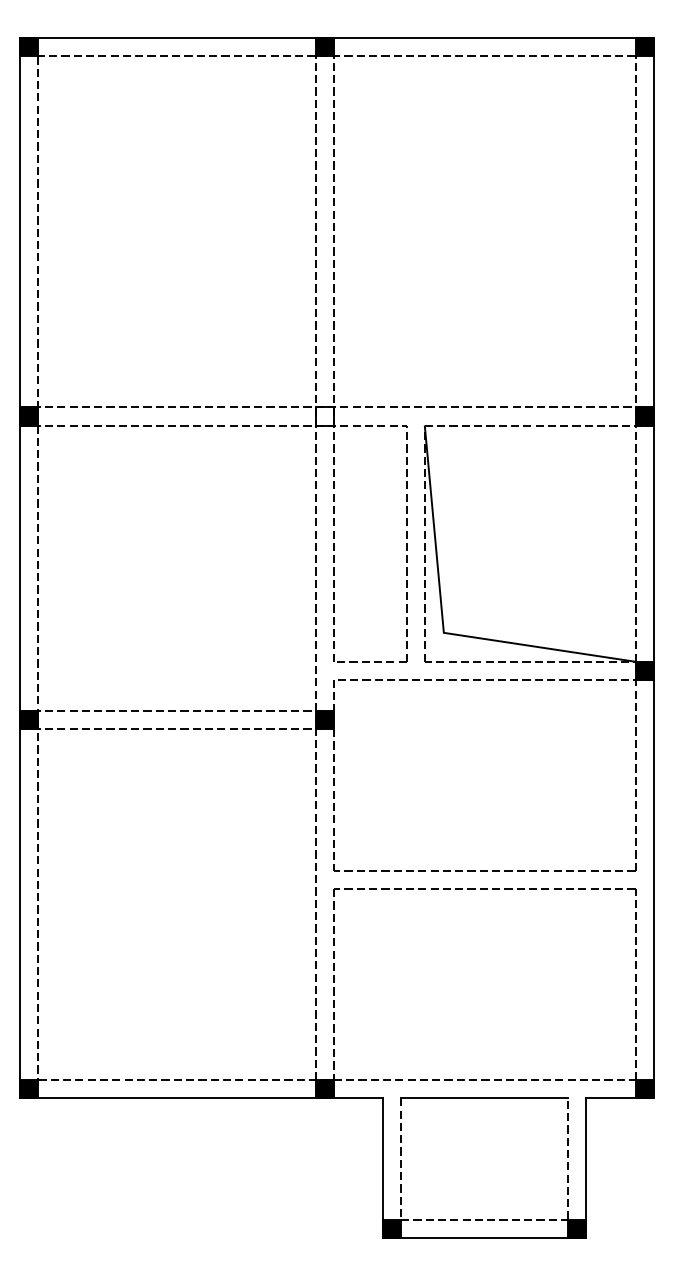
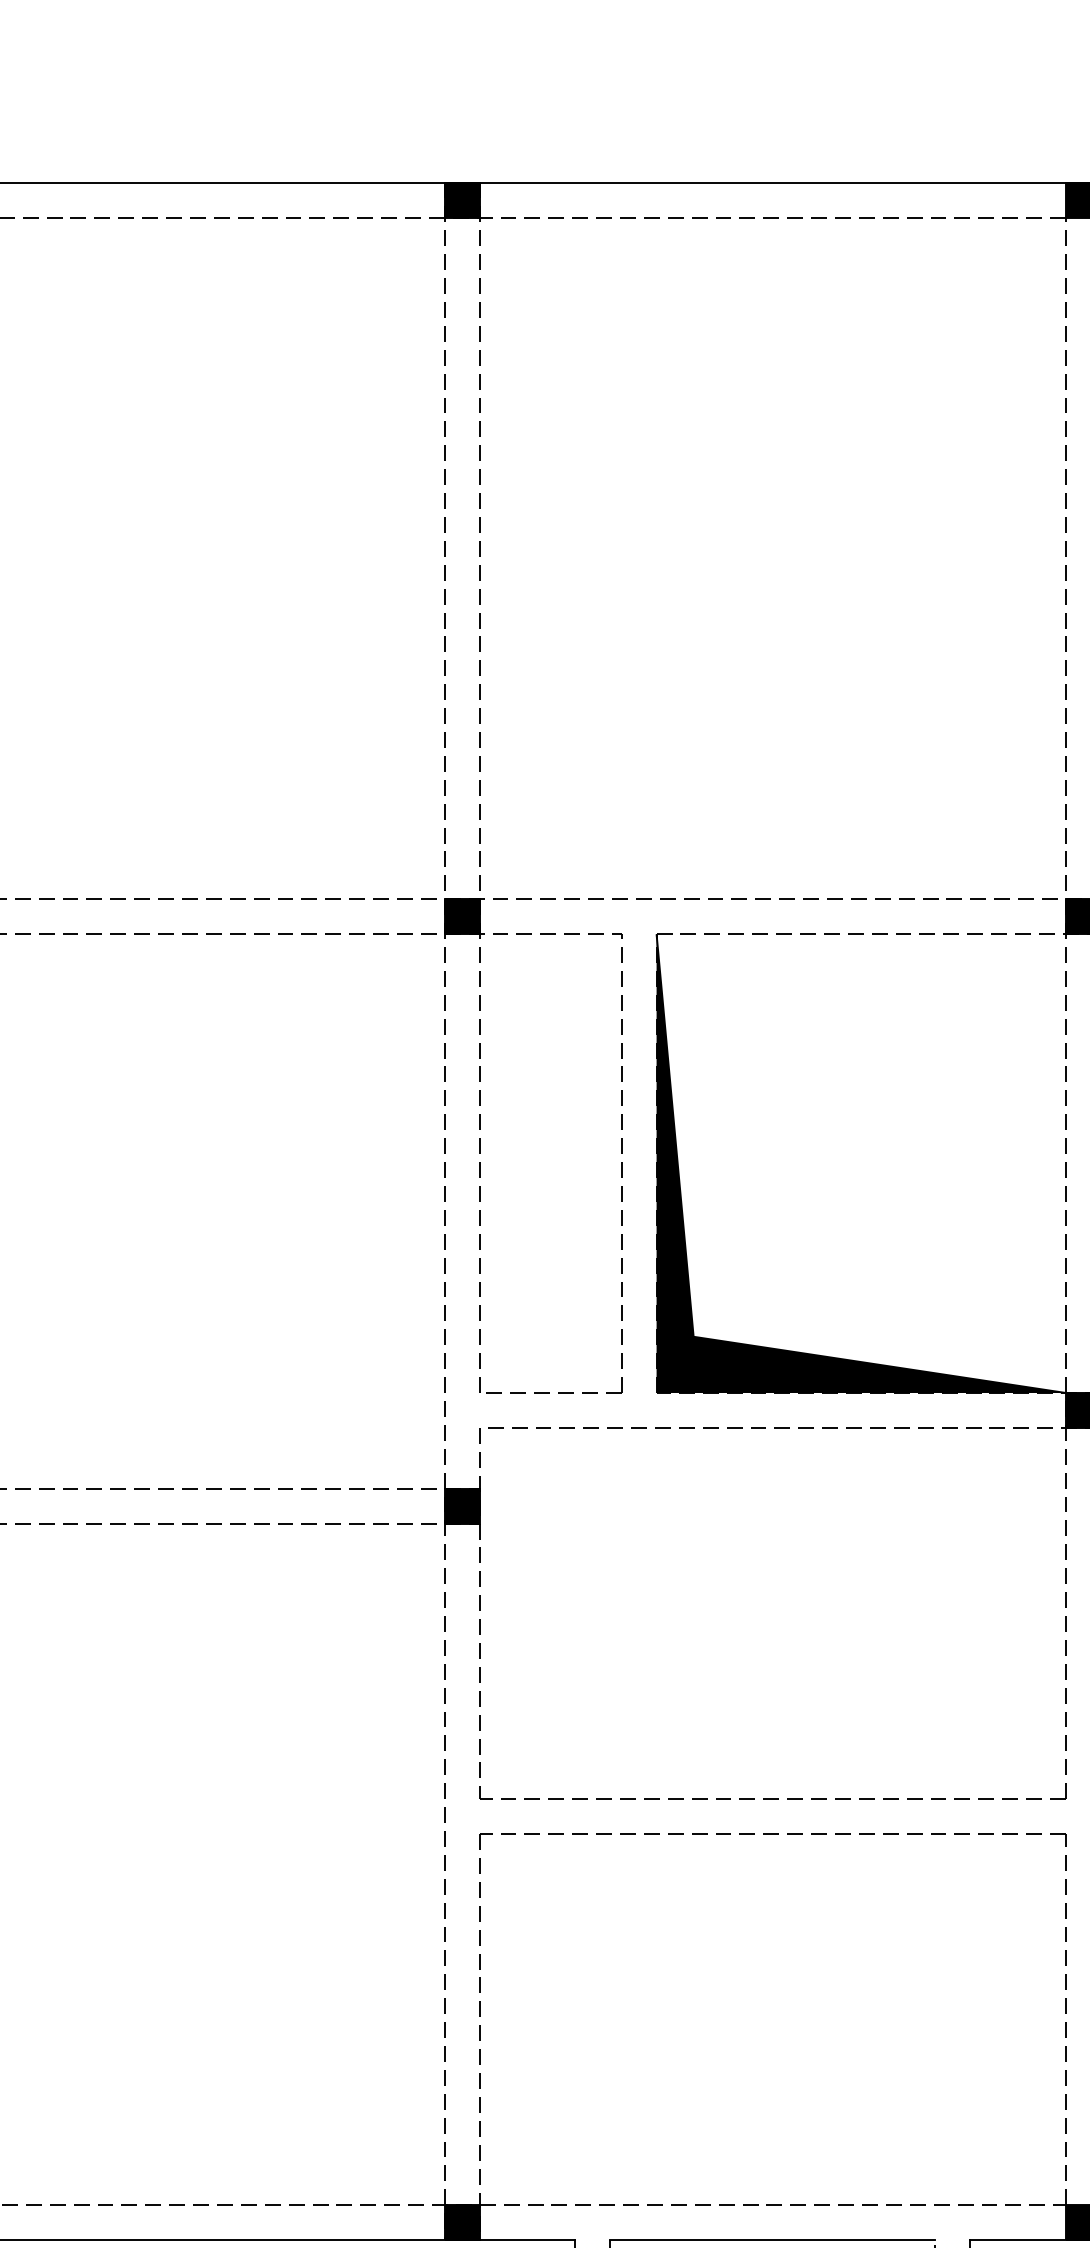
fill: (324, 416) -> (461, 916), added
fill: (529, 543) -> (859, 1163), added

